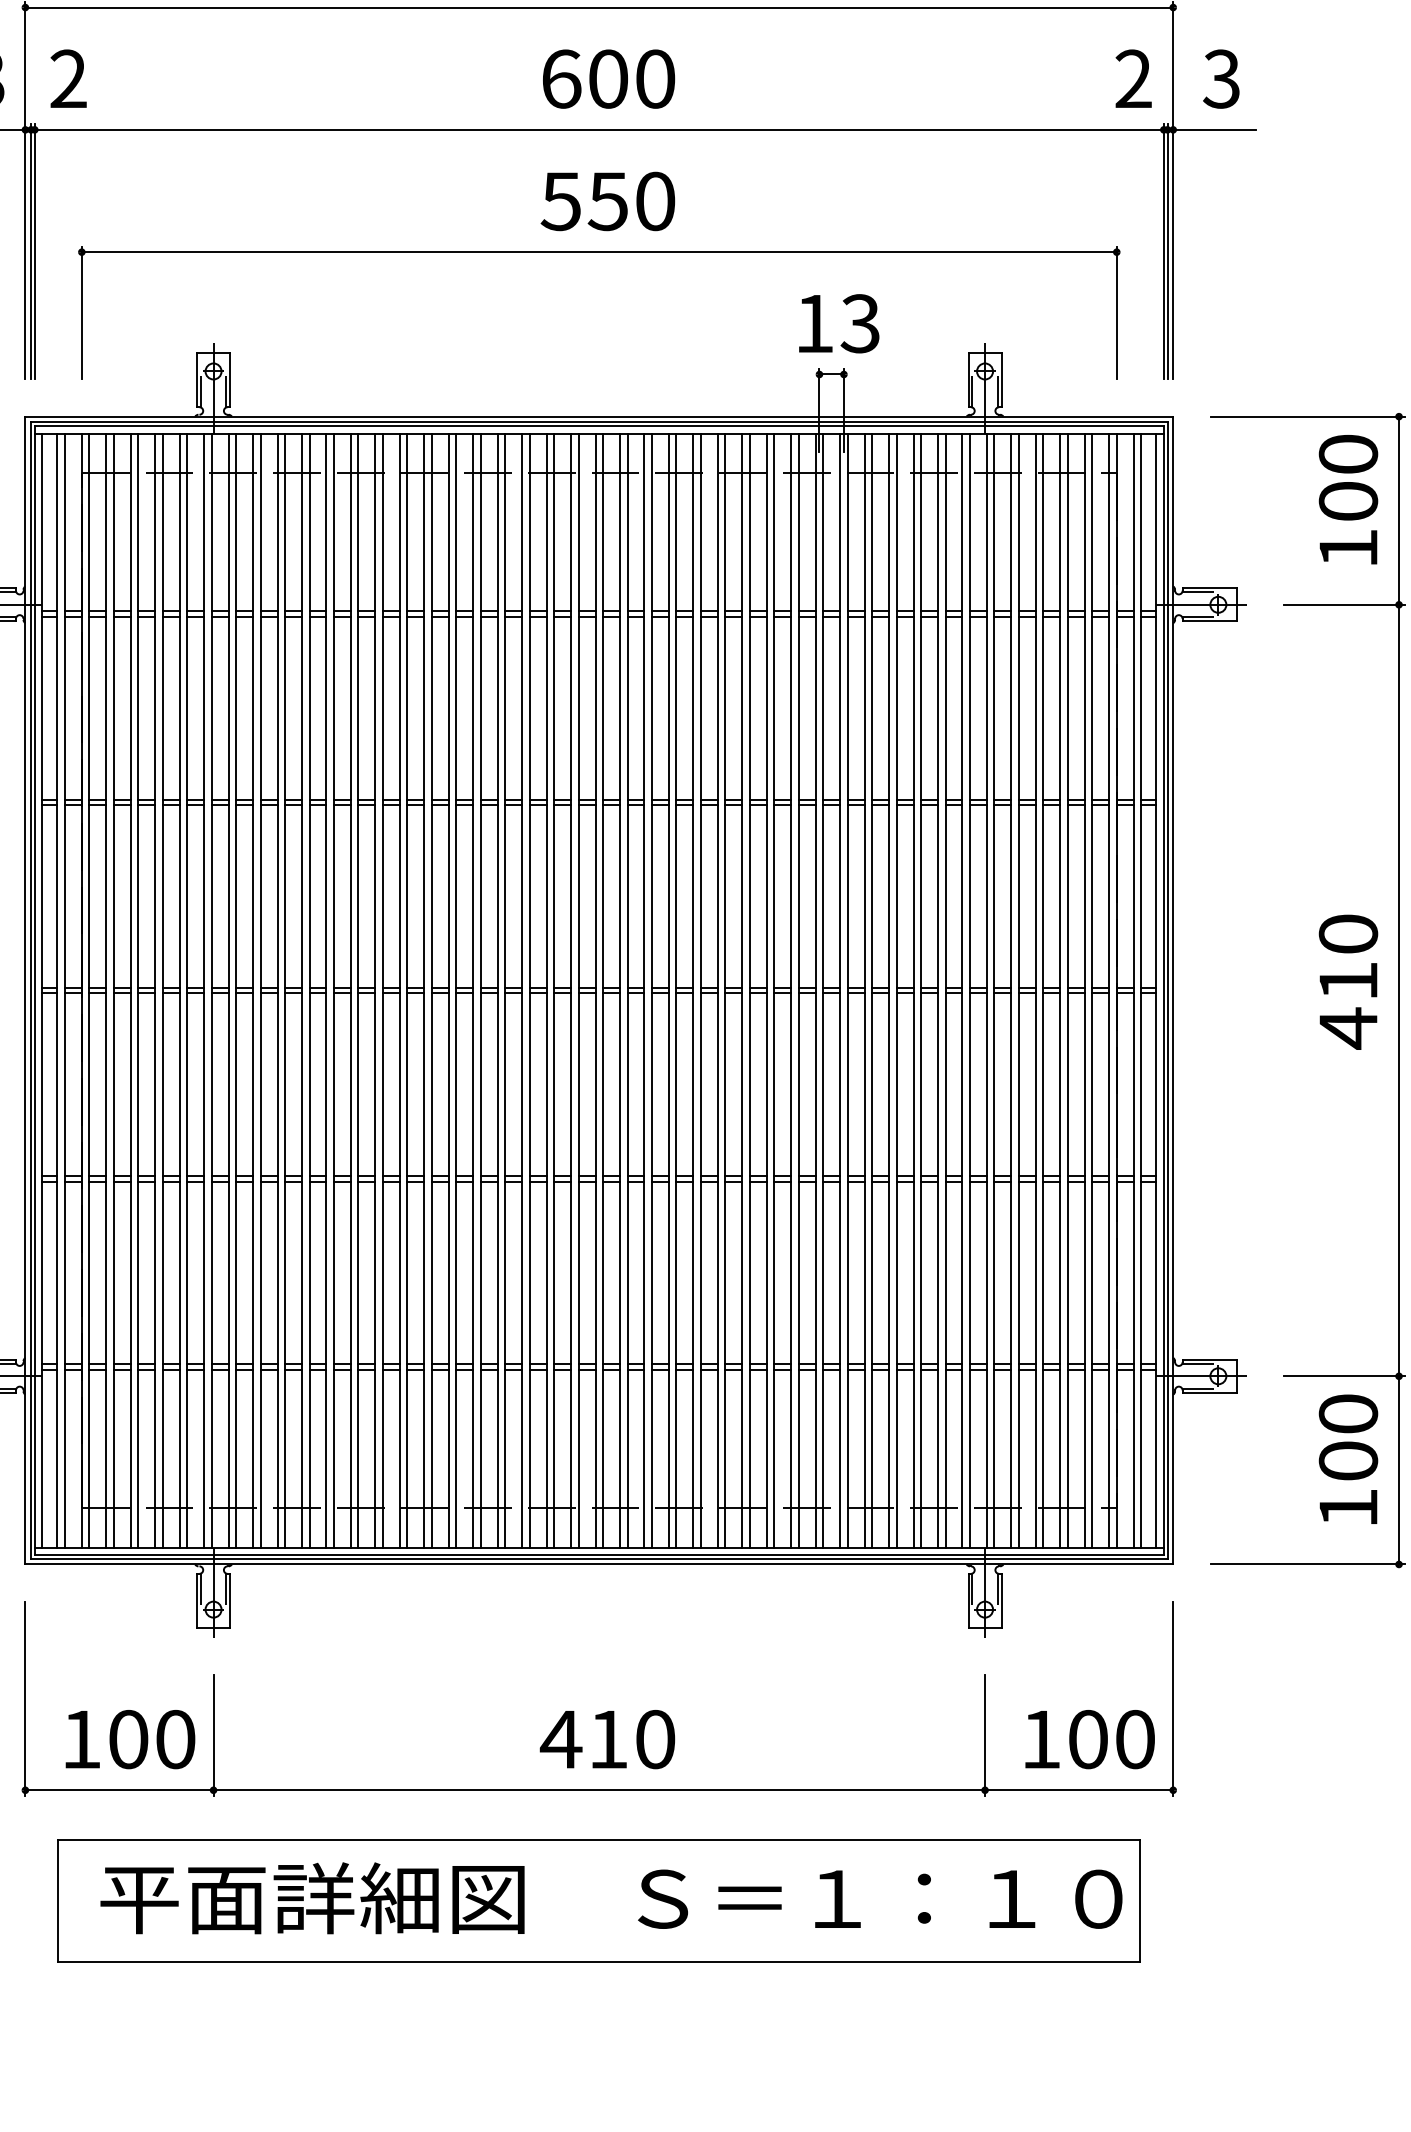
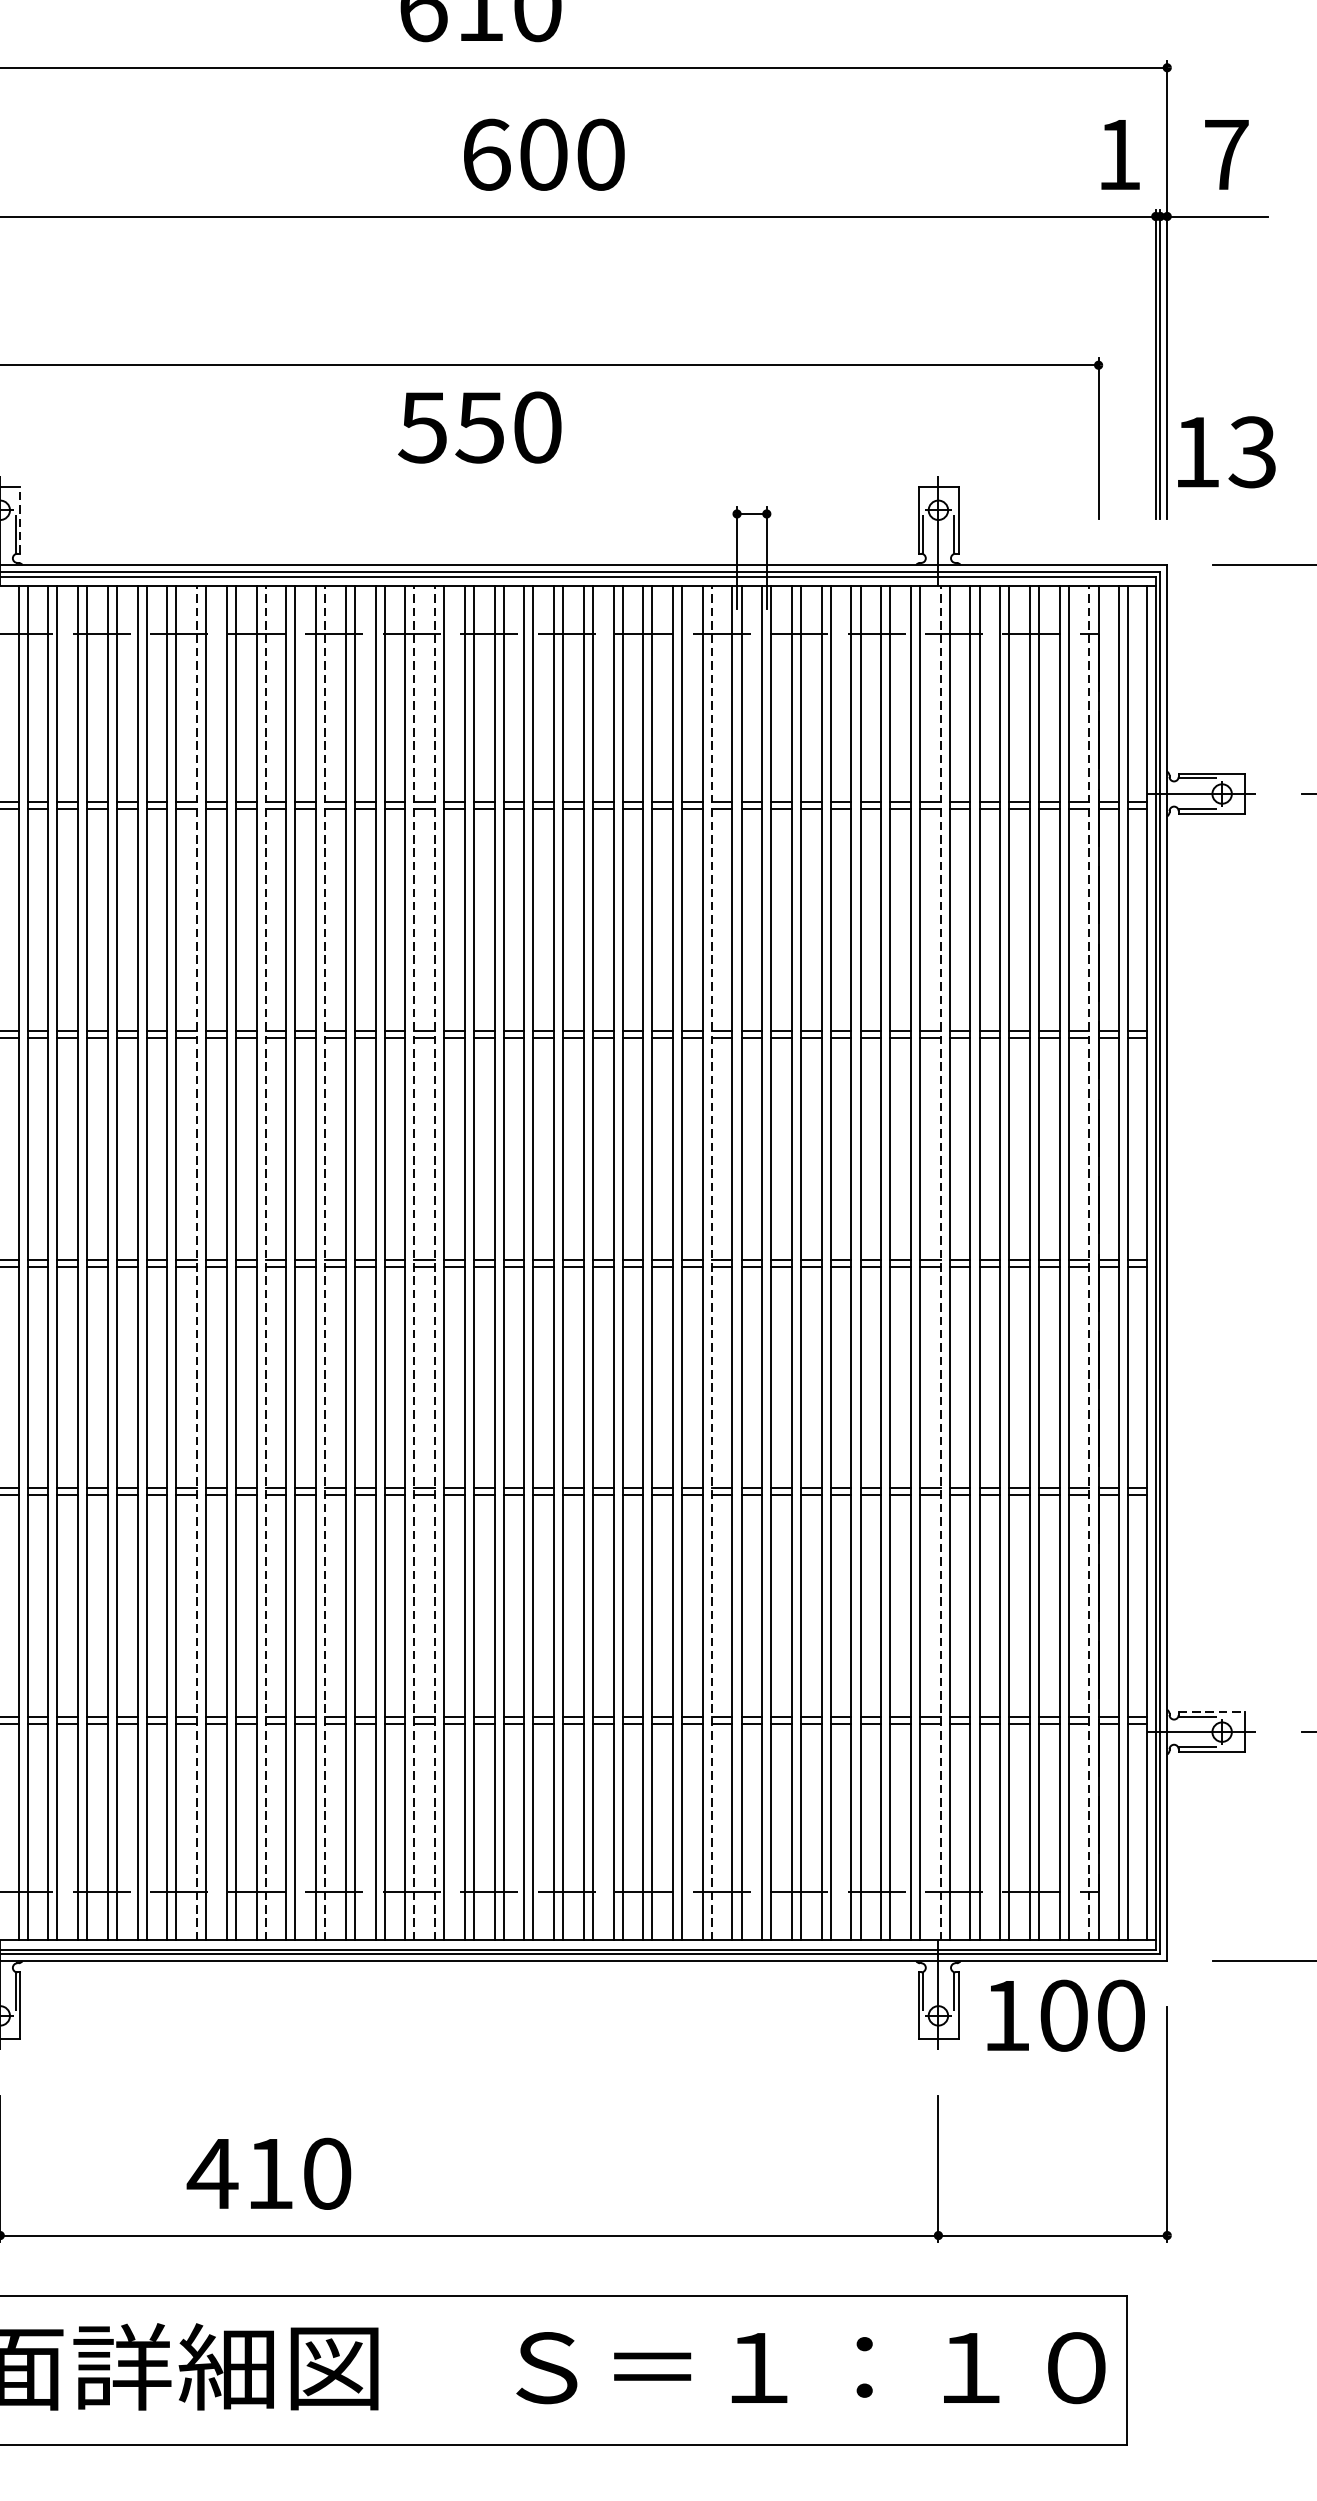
text: (609, 78) -> (544, 154), moved
text: (1133, 78) -> (1118, 154), 2 -> 1
text: (1221, 78) -> (1225, 154), 3 -> 7
text: (607, 201) -> (479, 427), moved
text: (839, 323) -> (1227, 451), moved
line: (230, 379) -> (20, 520), solid -> dashed
line: (375, 990) -> (197, 1263), solid -> dashed
line: (431, 990) -> (265, 1263), solid -> dashed
line: (480, 990) -> (324, 1263), solid -> dashed
line: (554, 990) -> (414, 1263), solid -> dashed
line: (571, 990) -> (435, 1263), solid -> dashed
line: (798, 990) -> (711, 1263), solid -> dashed
line: (986, 990) -> (940, 1263), solid -> dashed
line: (1109, 990) -> (1089, 1263), solid -> dashed
line: (1210, 1359) -> (1212, 1711), solid -> dashed
text: (607, 1739) -> (268, 2173), moved
text: (1089, 1739) -> (1065, 2015), moved

